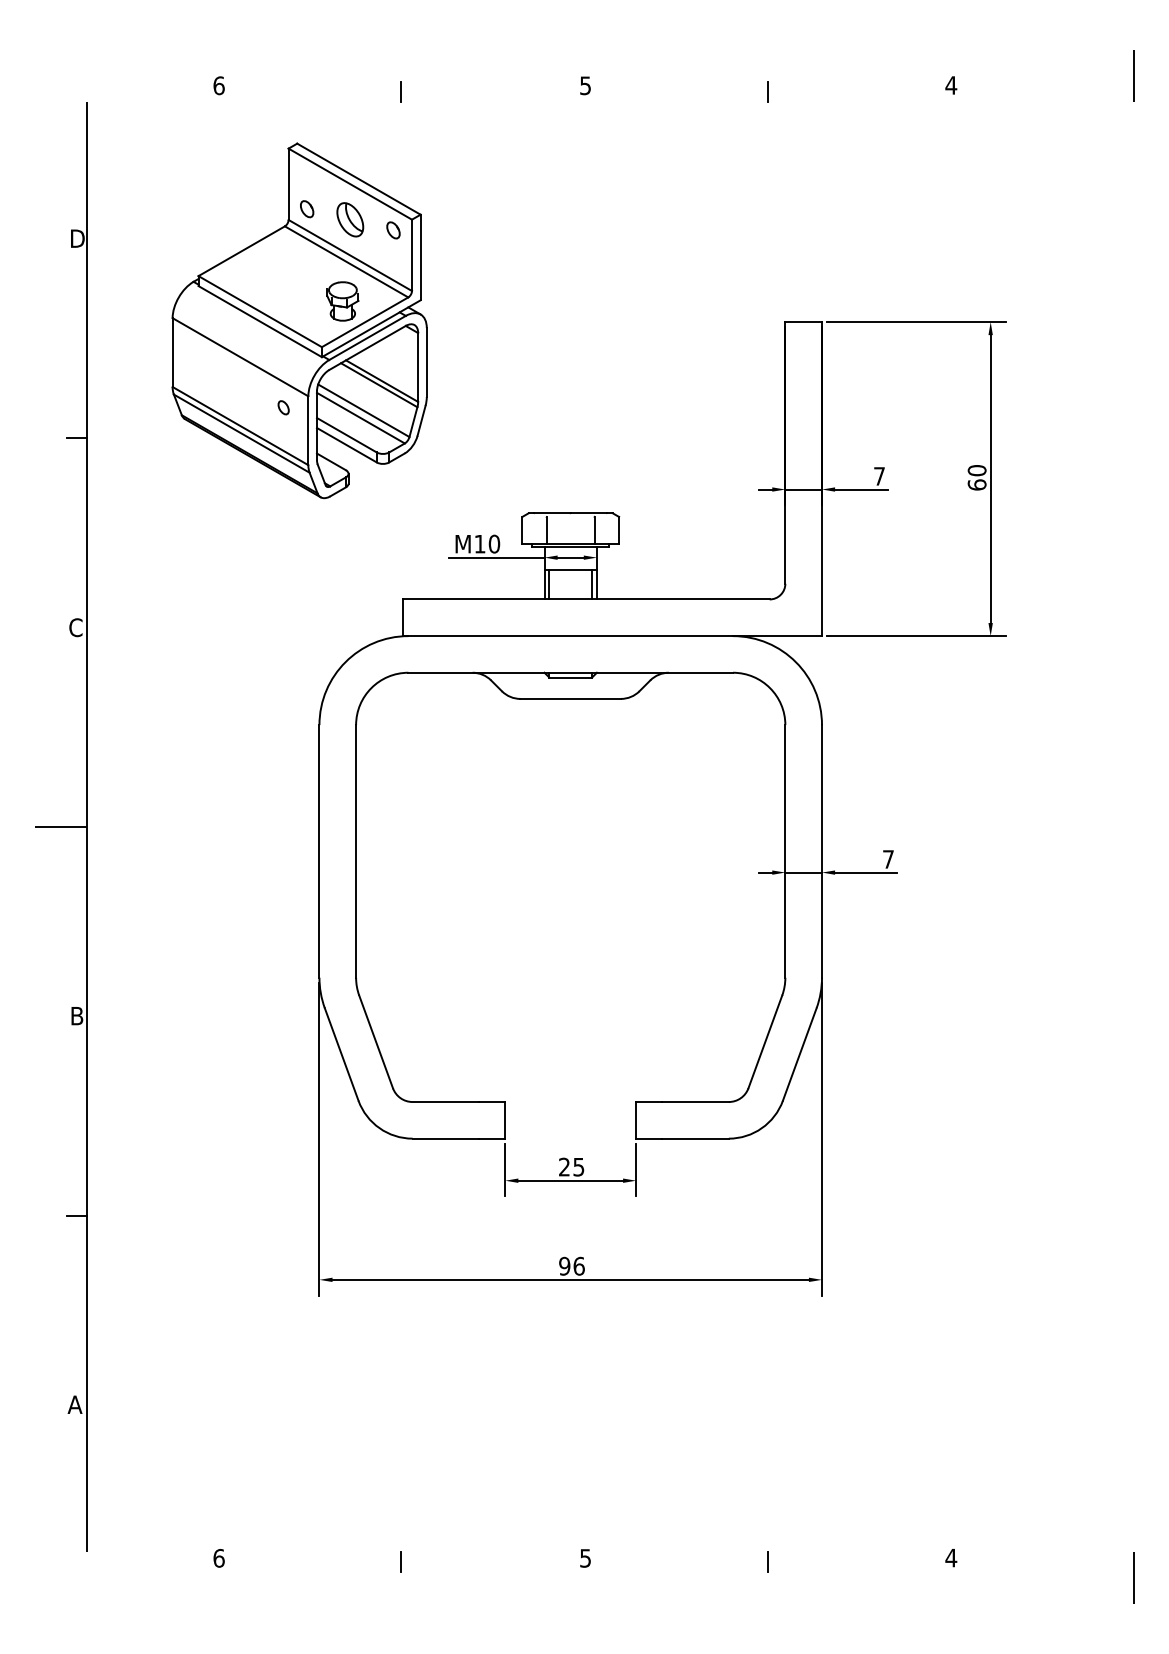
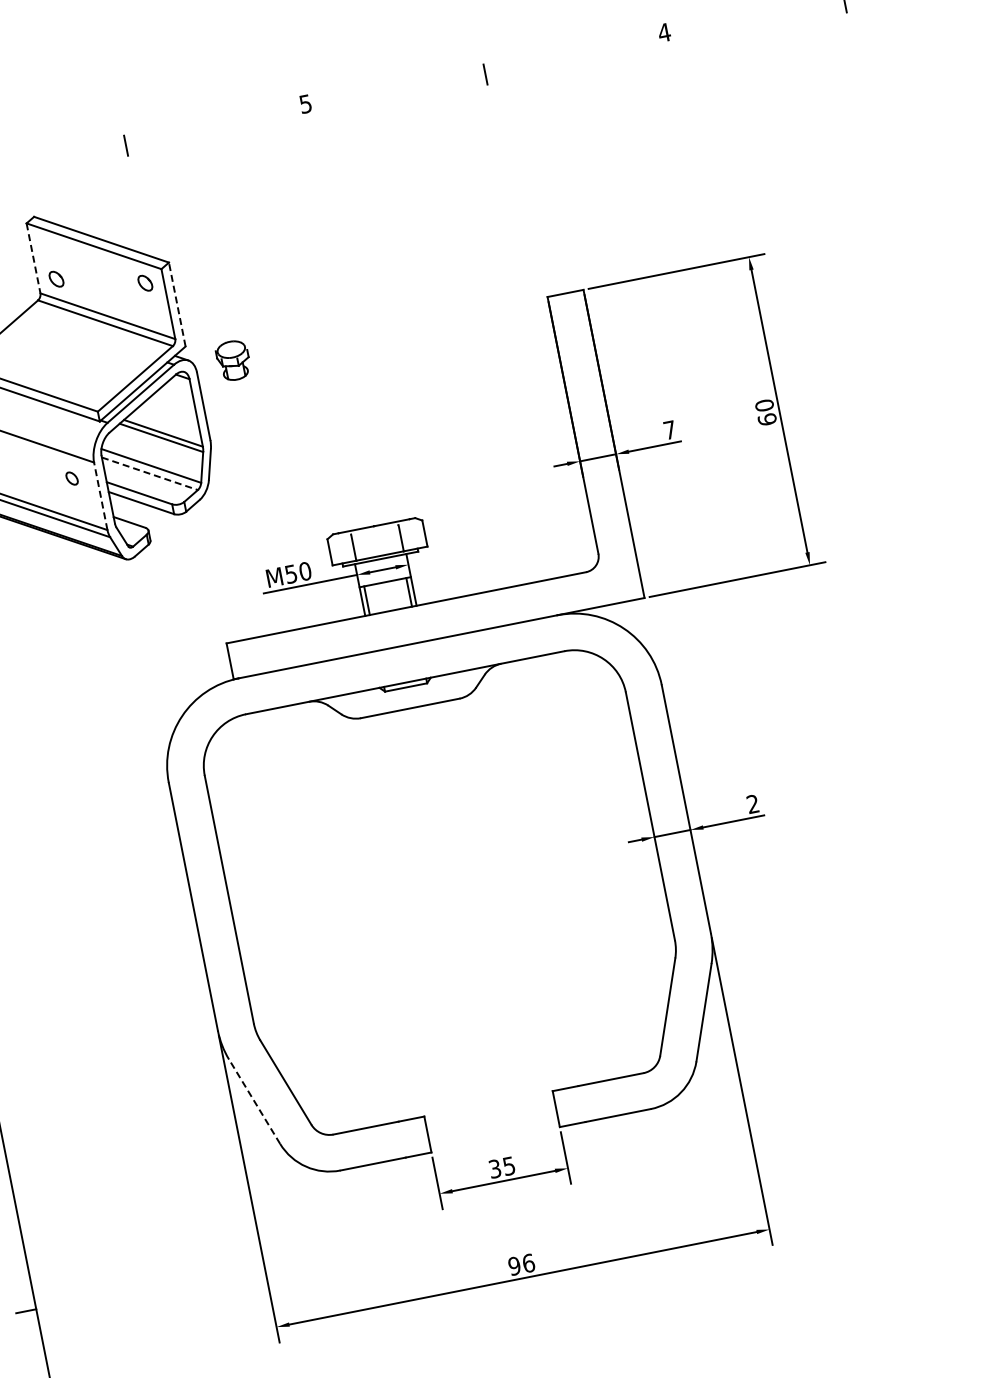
line: (288, 184) -> (33, 258), solid -> dashed
part: (350, 219) -> (101, 280), removed
line: (420, 257) -> (177, 304), solid -> dashed
part: (342, 301) -> (233, 360), moved
line: (360, 418) -> (149, 474), solid -> dashed
line: (308, 430) -> (100, 496), solid -> dashed
text: (479, 544) -> (290, 574), M10 -> M50
text: (888, 859) -> (753, 804), 7 -> 2
line: (341, 1054) -> (254, 1101), solid -> dashed
text: (564, 1167) -> (495, 1169), 25 -> 35

